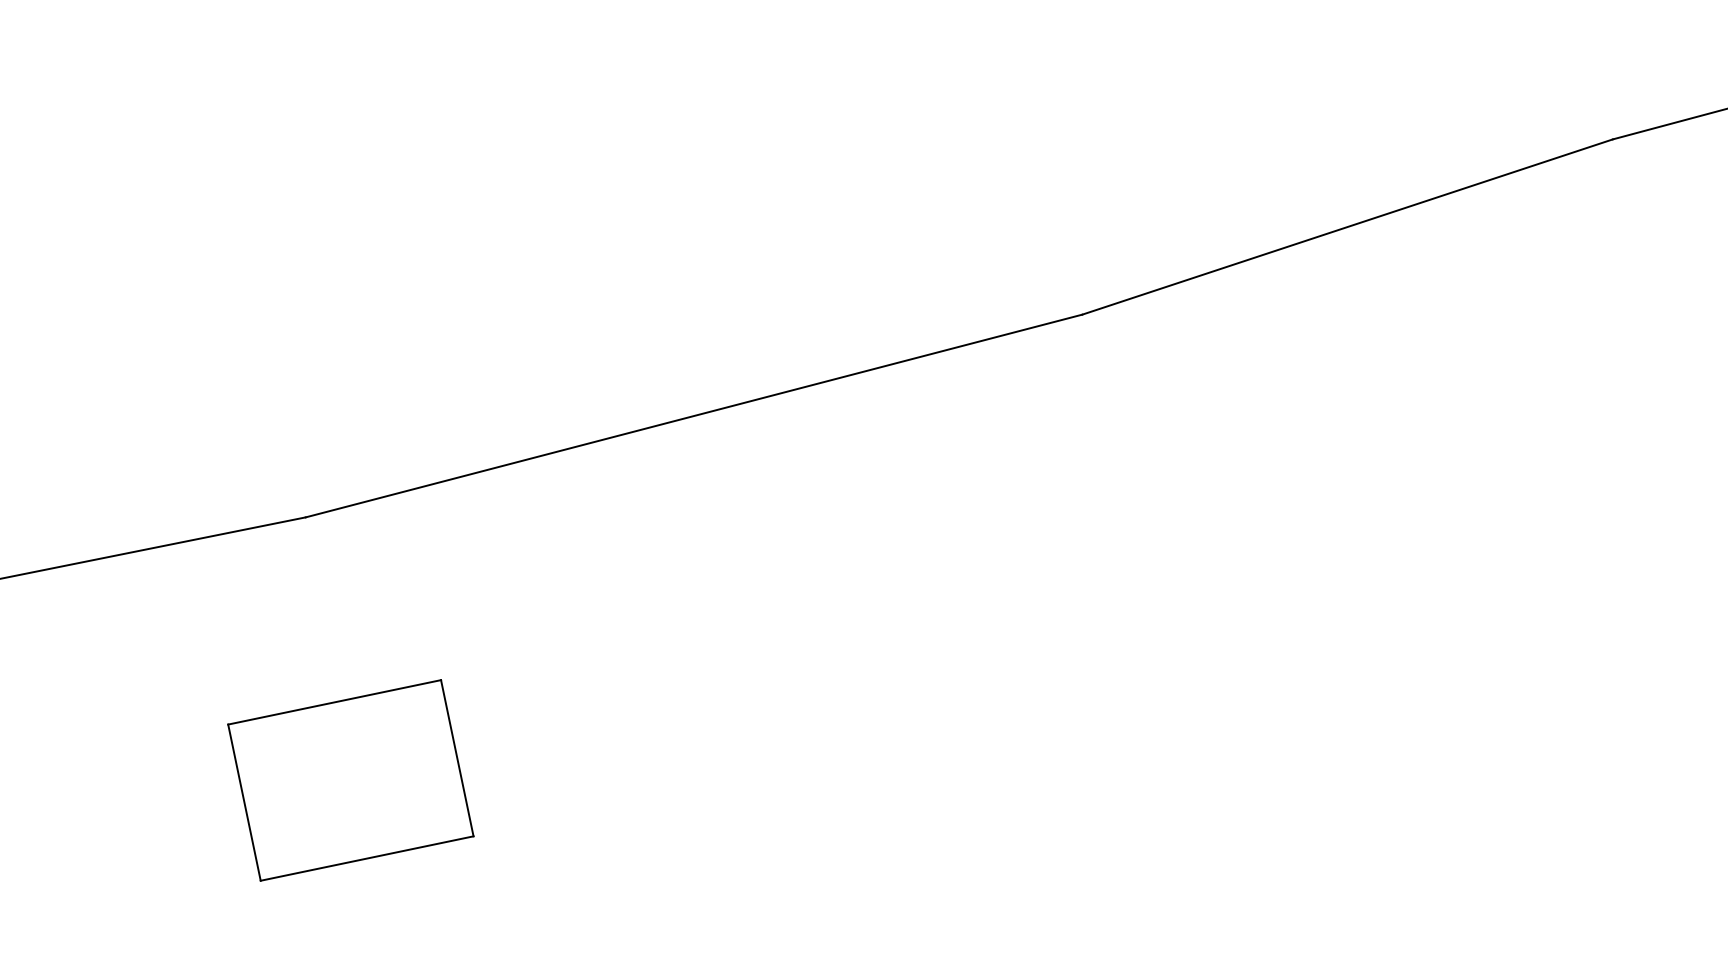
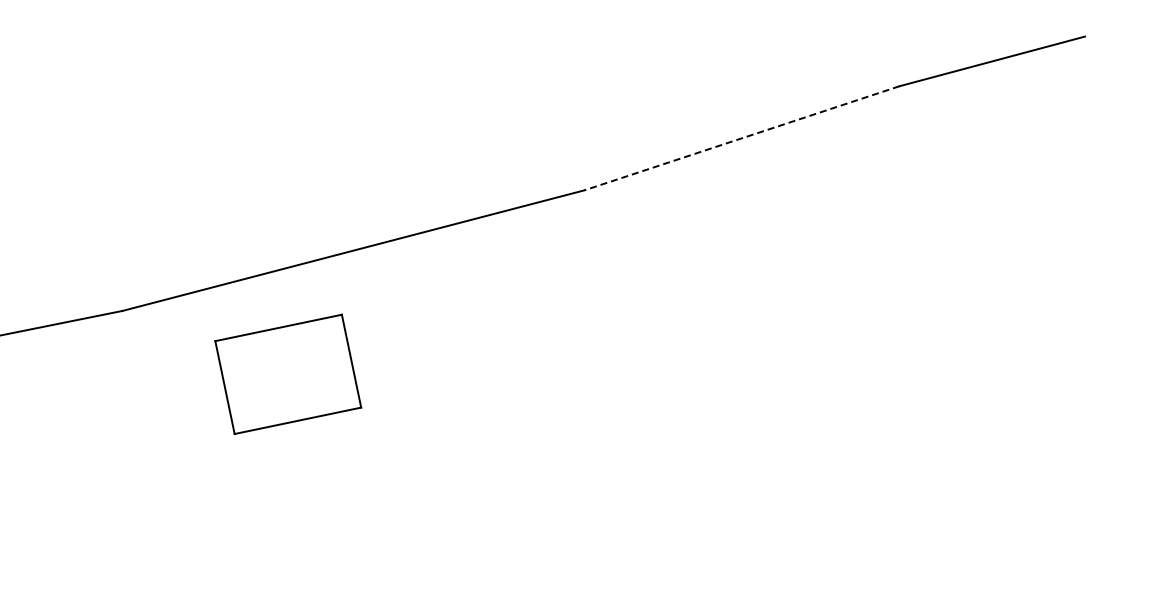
line: (1346, 227) -> (741, 138), solid -> dashed
part: (351, 778) -> (288, 373), moved

